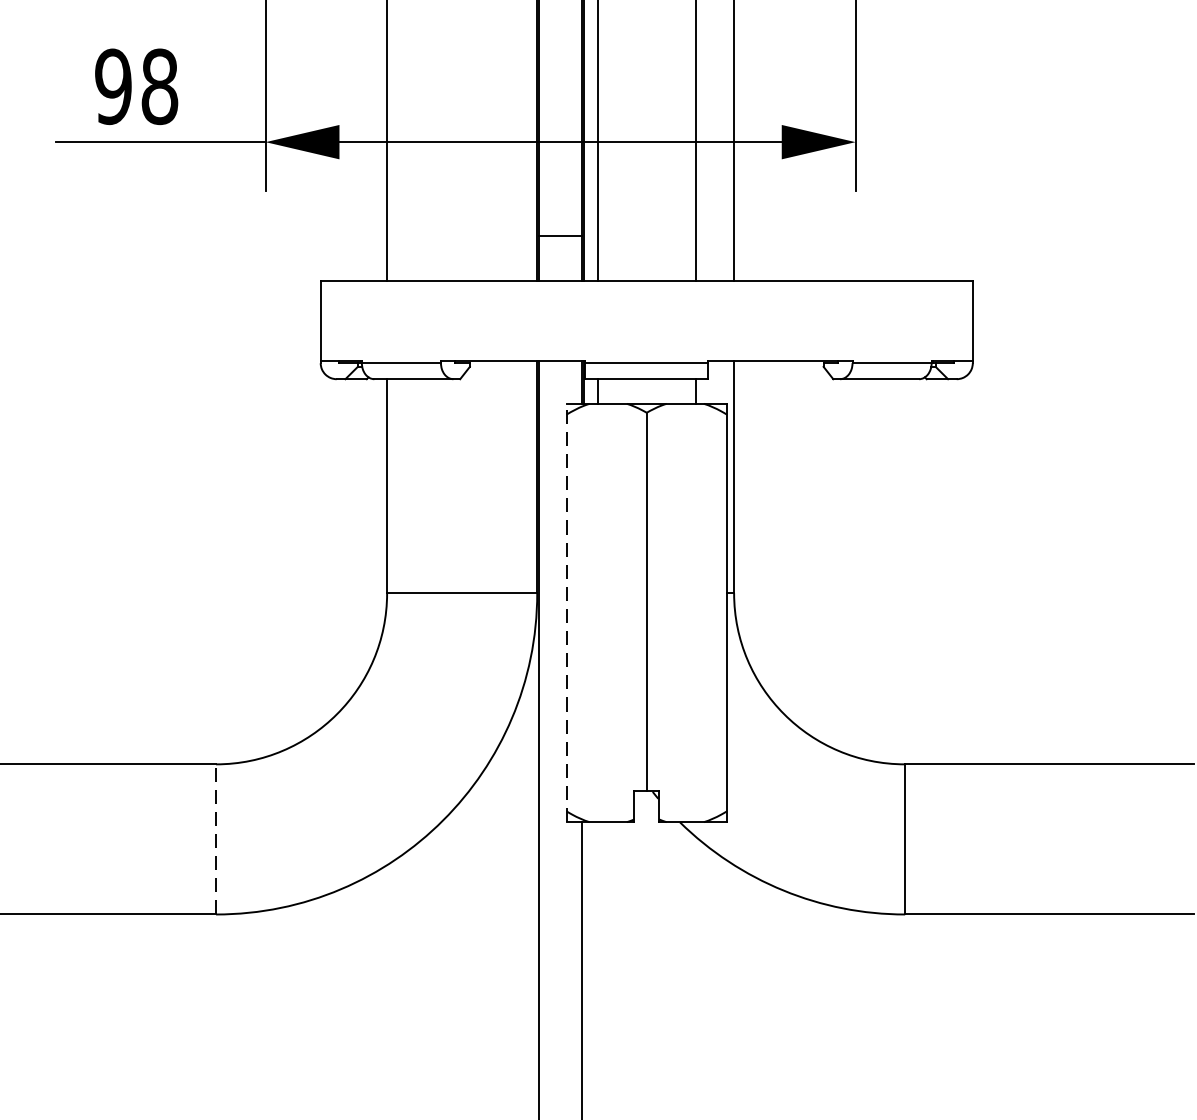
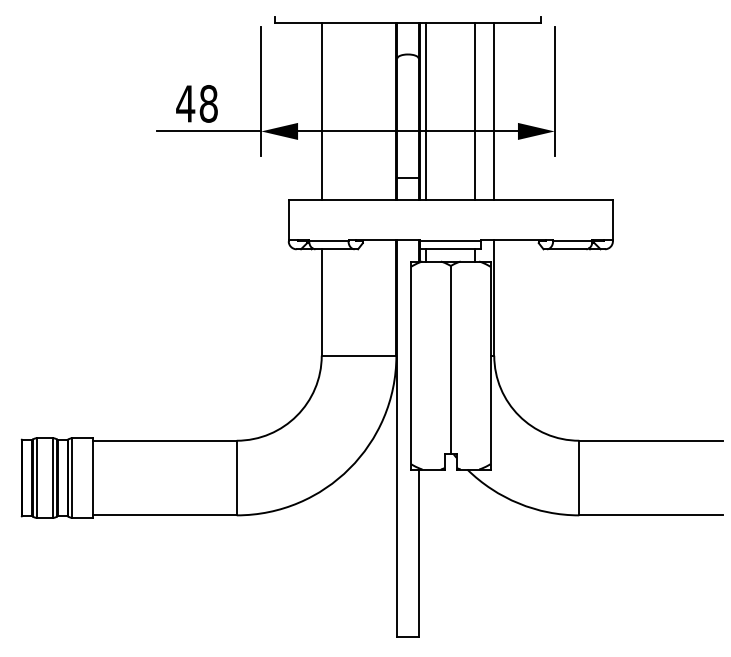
text: (113, 85) -> (185, 103), 98 -> 48
line: (567, 612) -> (411, 365), dashed -> solid
line: (215, 838) -> (236, 477), dashed -> solid

